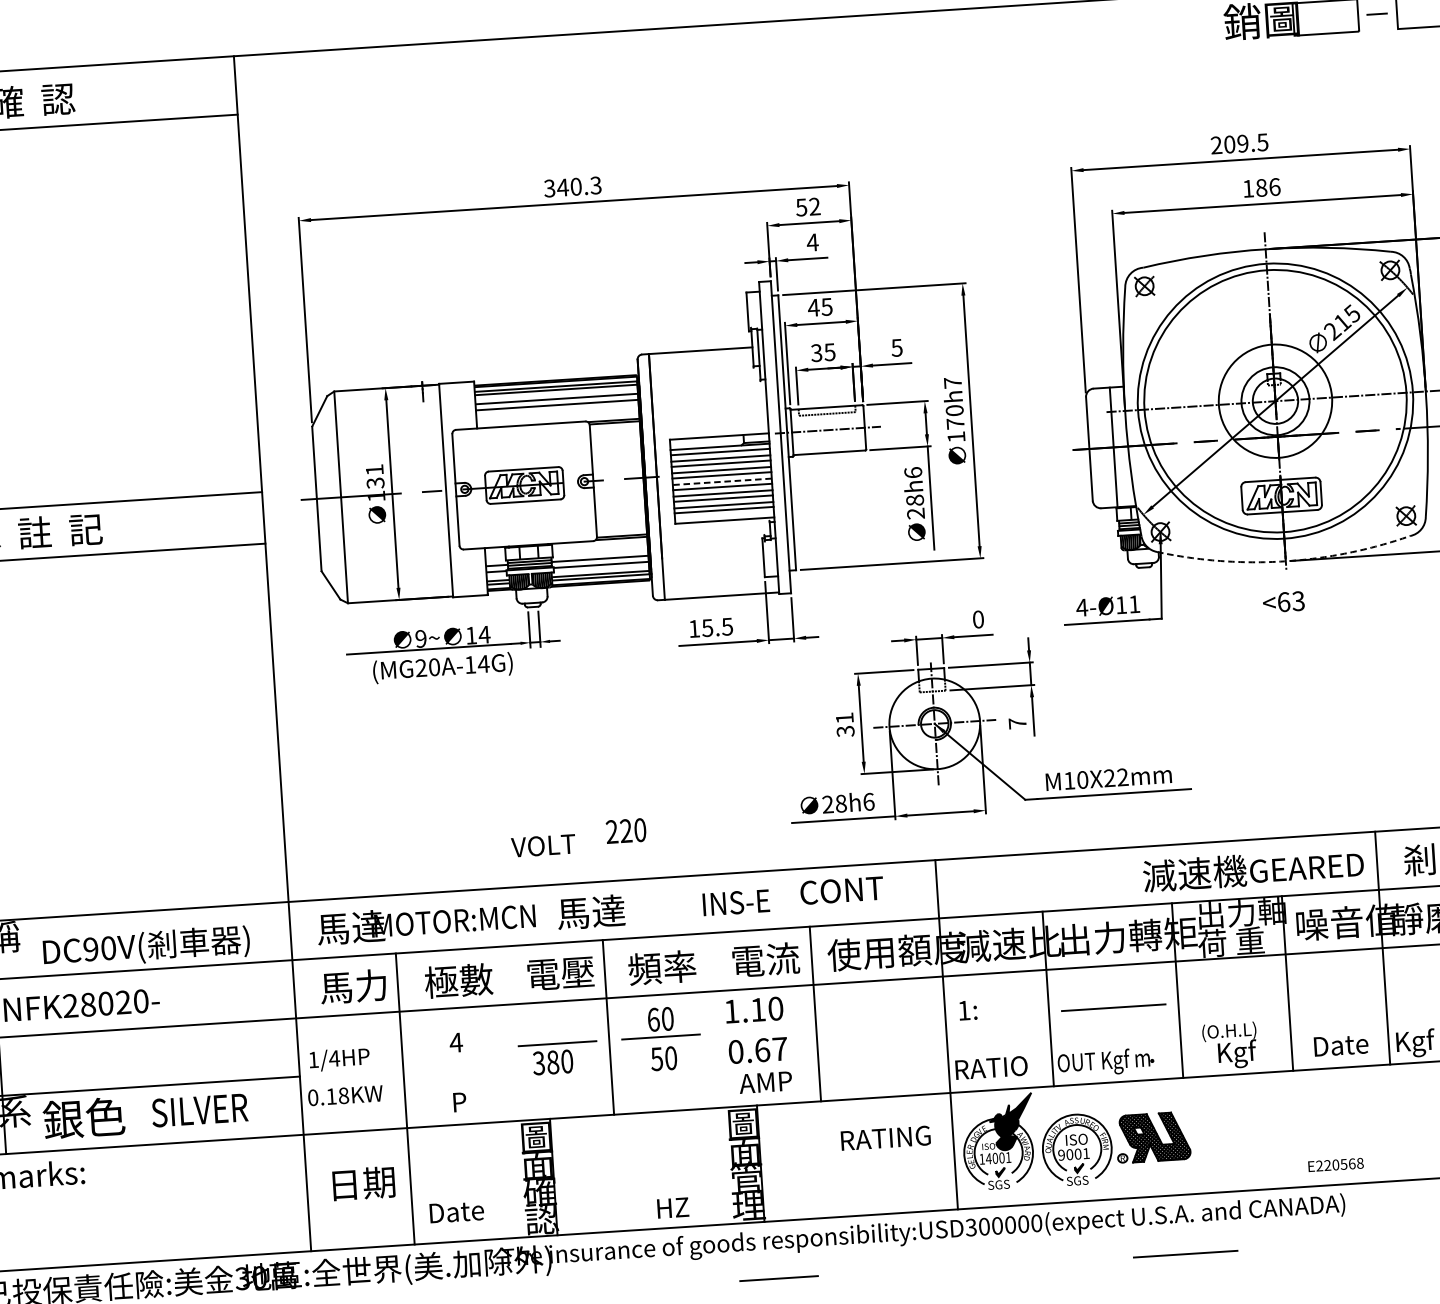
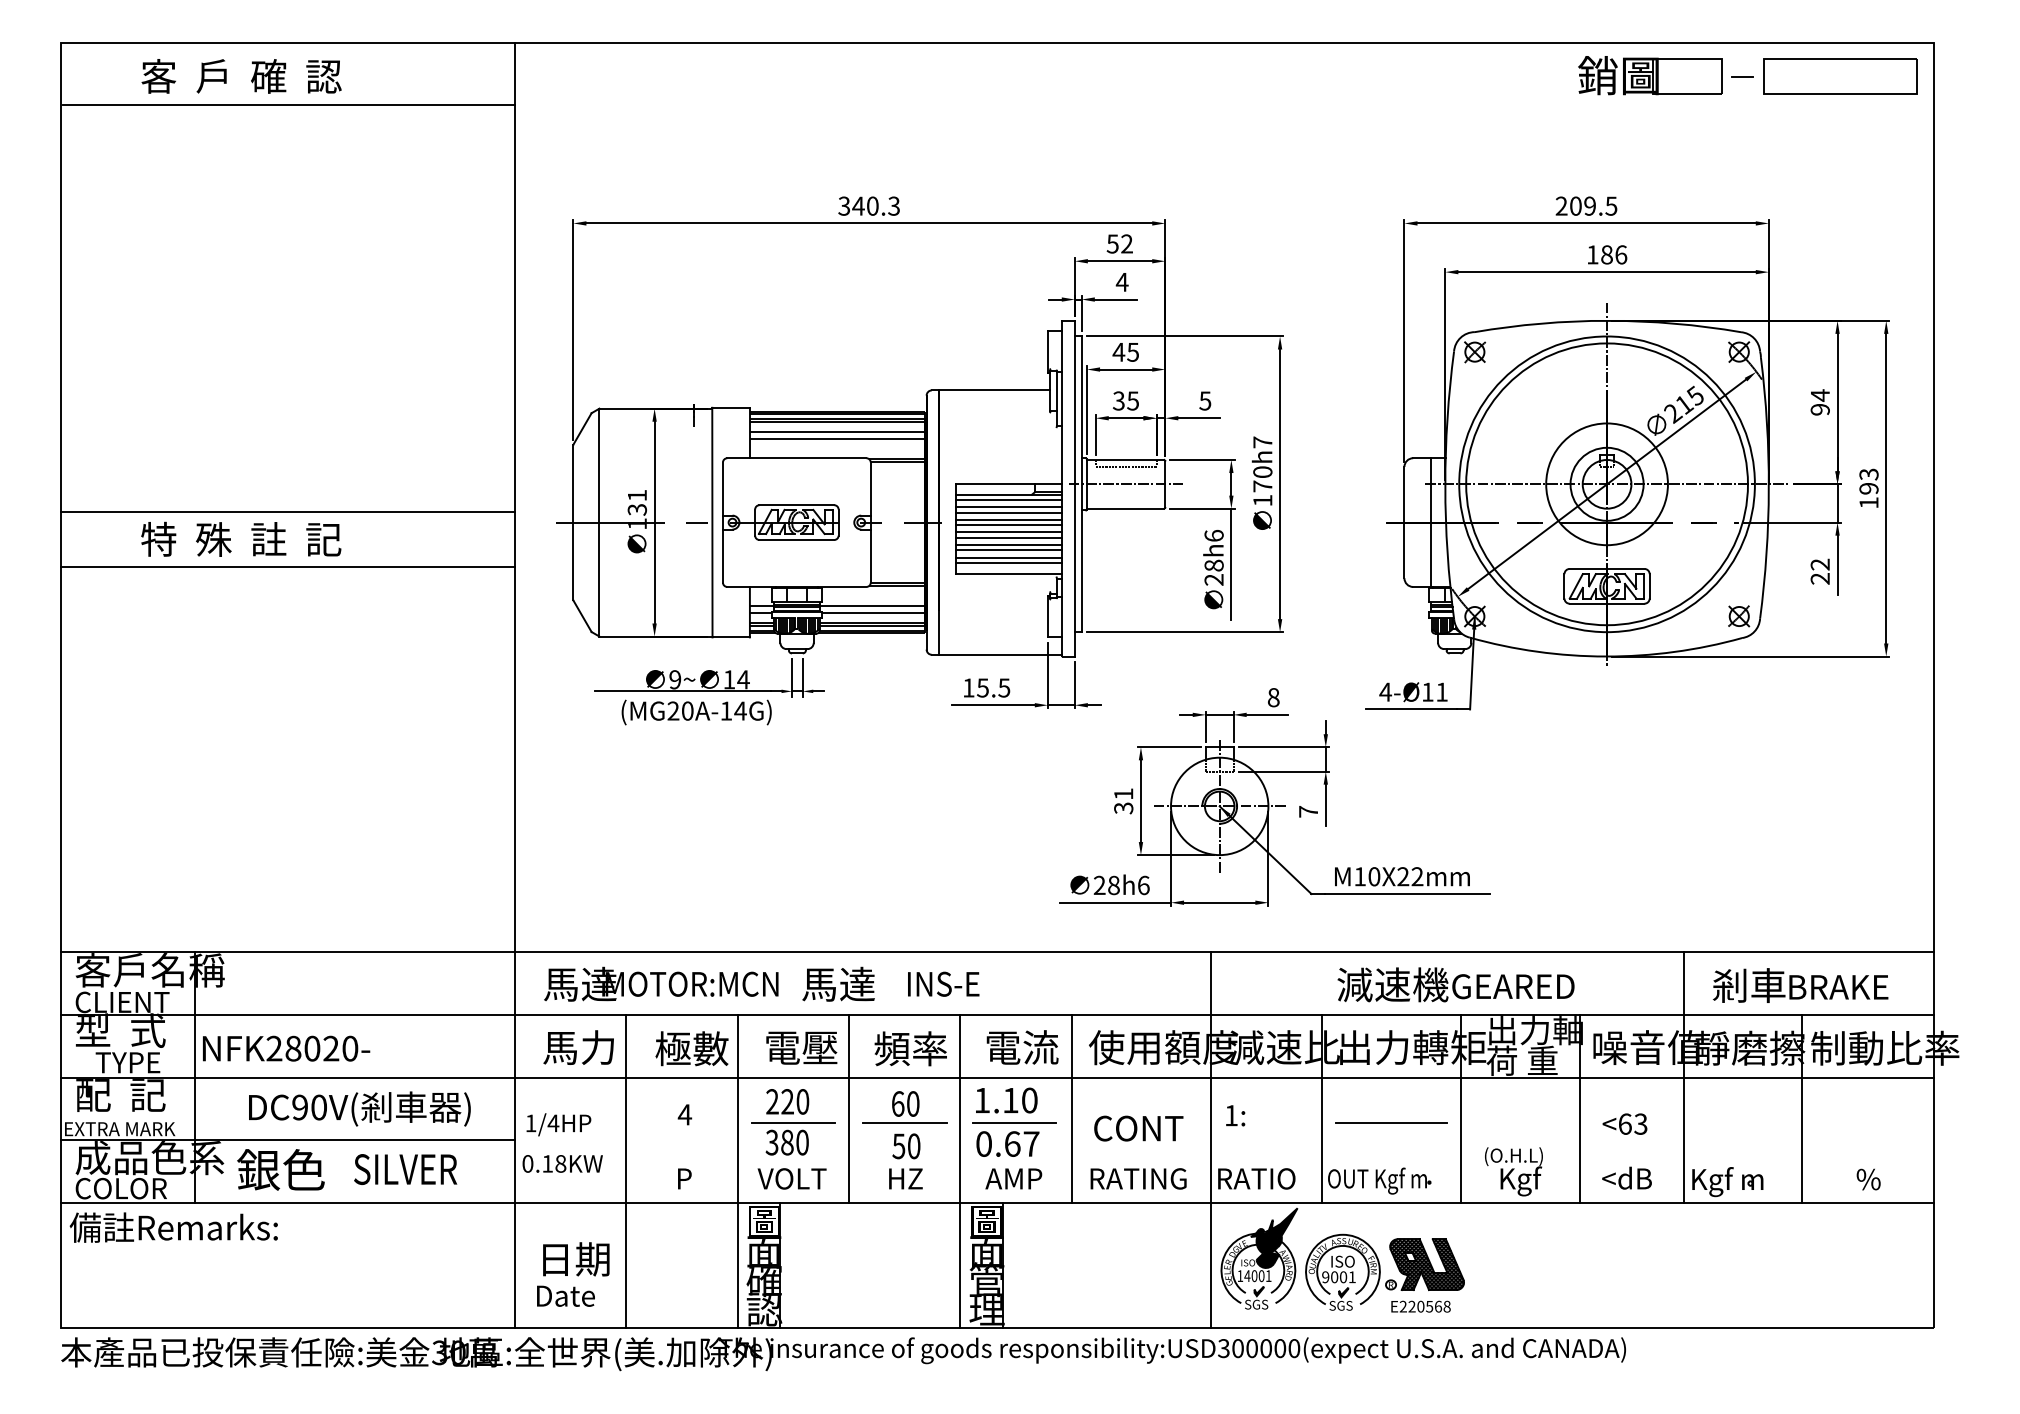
line: (721, 481) -> (1008, 532), dashed -> solid
arc: (1284, 561) -> (1605, 656), dashed -> solid
text: (1283, 601) -> (1624, 1123), moved
text: (978, 619) -> (1273, 697), 0 -> 8
text: (625, 830) -> (787, 1101), moved
text: (542, 845) -> (791, 1178), moved
text: (1252, 869) -> (1455, 984), moved
text: (841, 890) -> (1138, 1128), moved
text: (736, 902) -> (943, 983), moved
text: (146, 946) -> (359, 1108), moved
text: (1339, 1044) -> (1631, 1177), Date -> <dB
line: (715, 1078) -> (960, 1171), added
line: (508, 1092) -> (737, 1171), added
text: (885, 1137) -> (1138, 1178), moved
text: (1335, 1164) -> (1420, 1306), moved
text: (672, 1207) -> (905, 1178), moved
text: (456, 1211) -> (565, 1295), moved
line: (1185, 1253) -> (1451, 1391), removed
line: (779, 1278) -> (1014, 1122), moved

